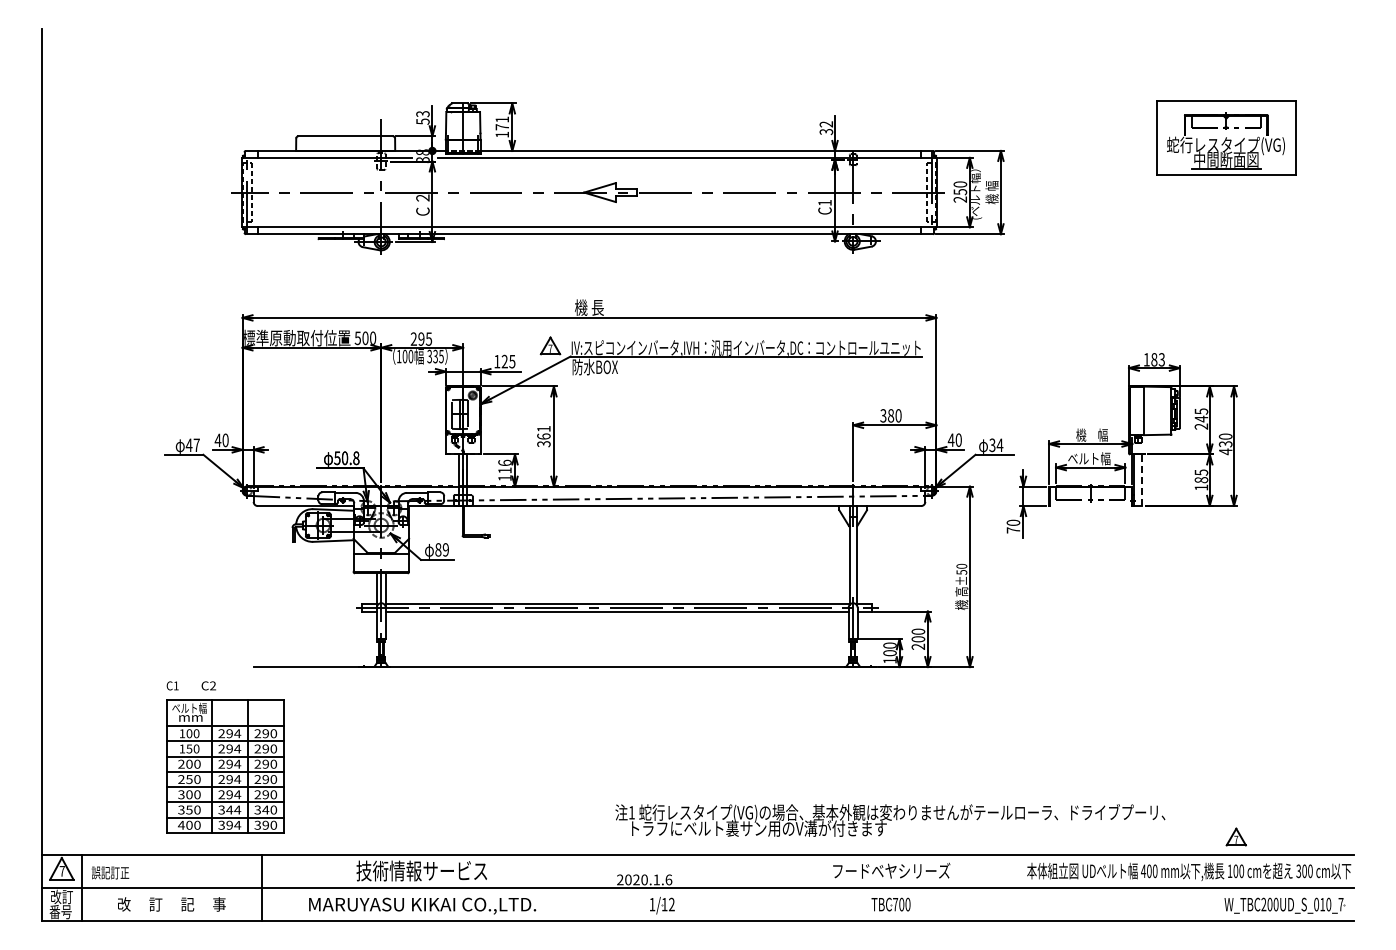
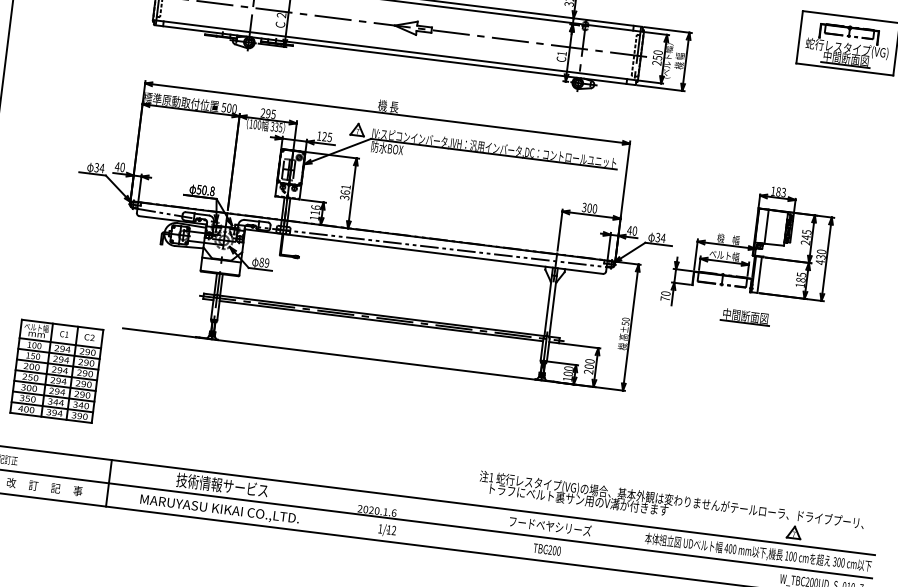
text: (891, 415) -> (590, 208), 380 -> 300
text: (192, 445) -> (99, 168), 47 -> 34
line: (1142, 480) -> (759, 275), dashed -> solid
part: (1129, 541) -> (745, 316), added
part: (225, 766) -> (56, 371), moved
text: (890, 820) -> (671, 505), moved
text: (895, 904) -> (550, 549), TBC700 -> TBC200

